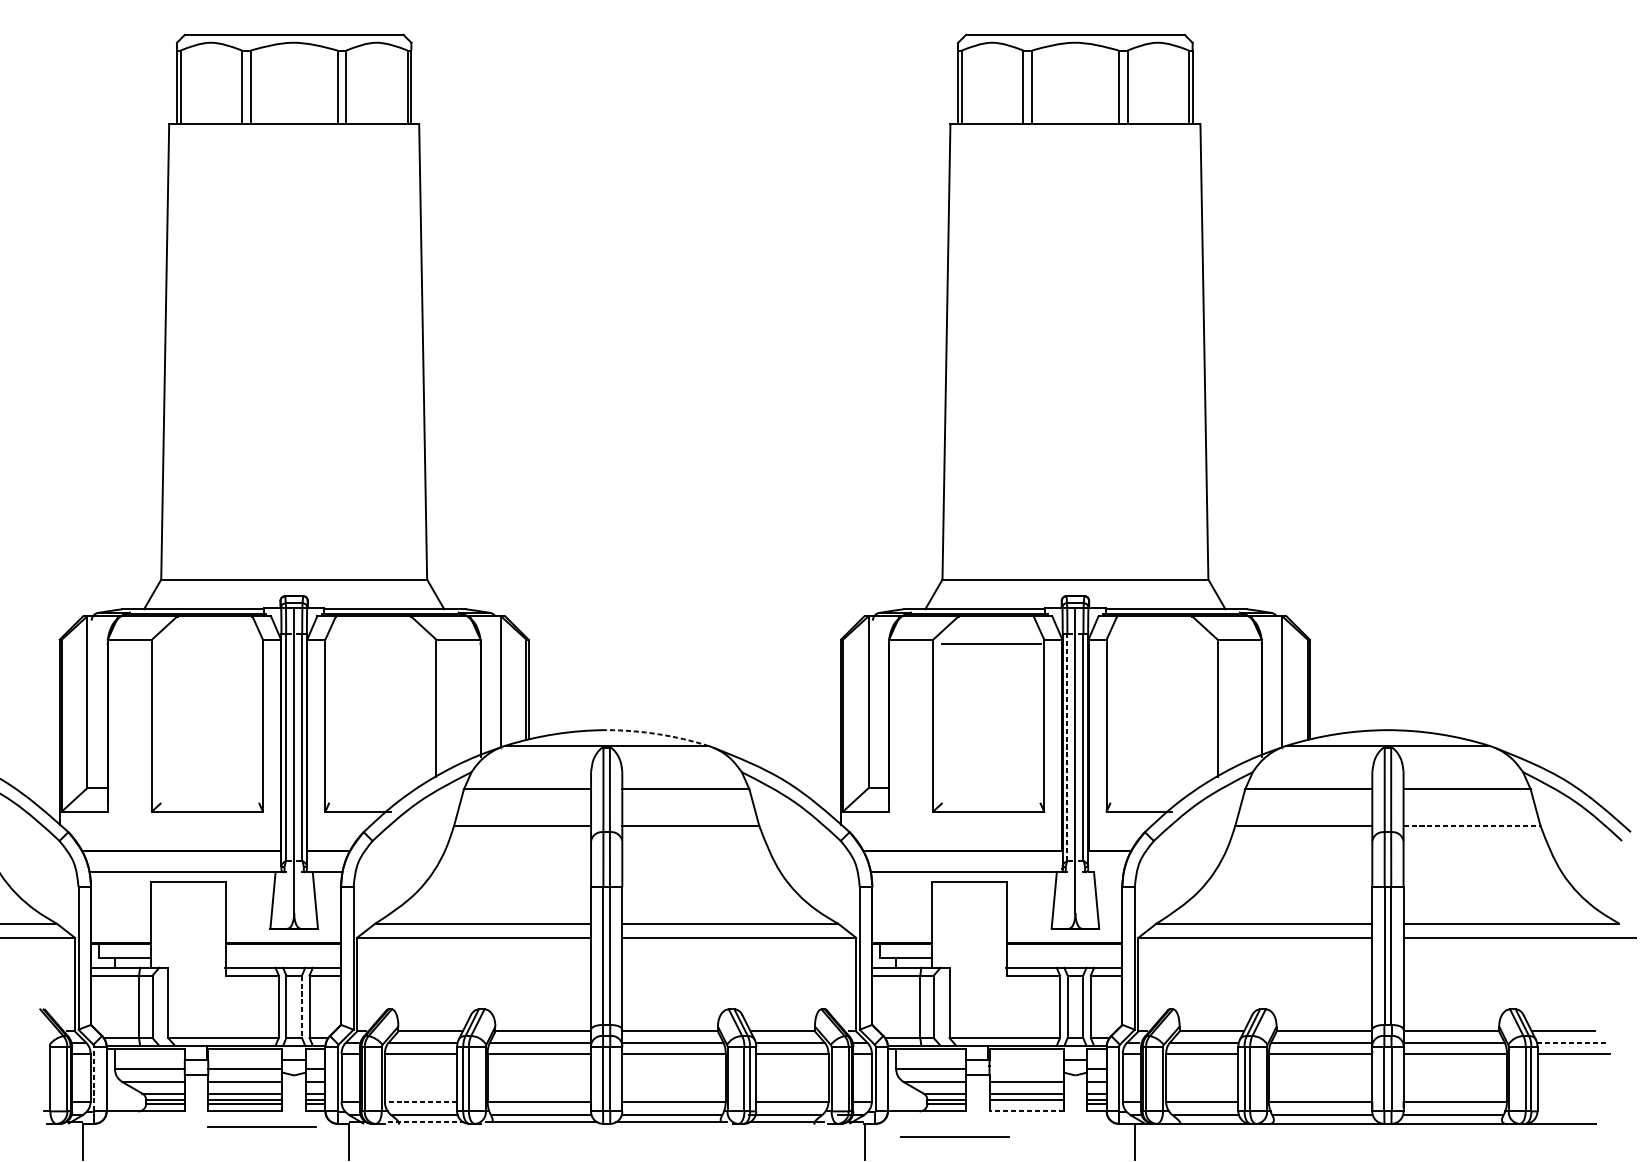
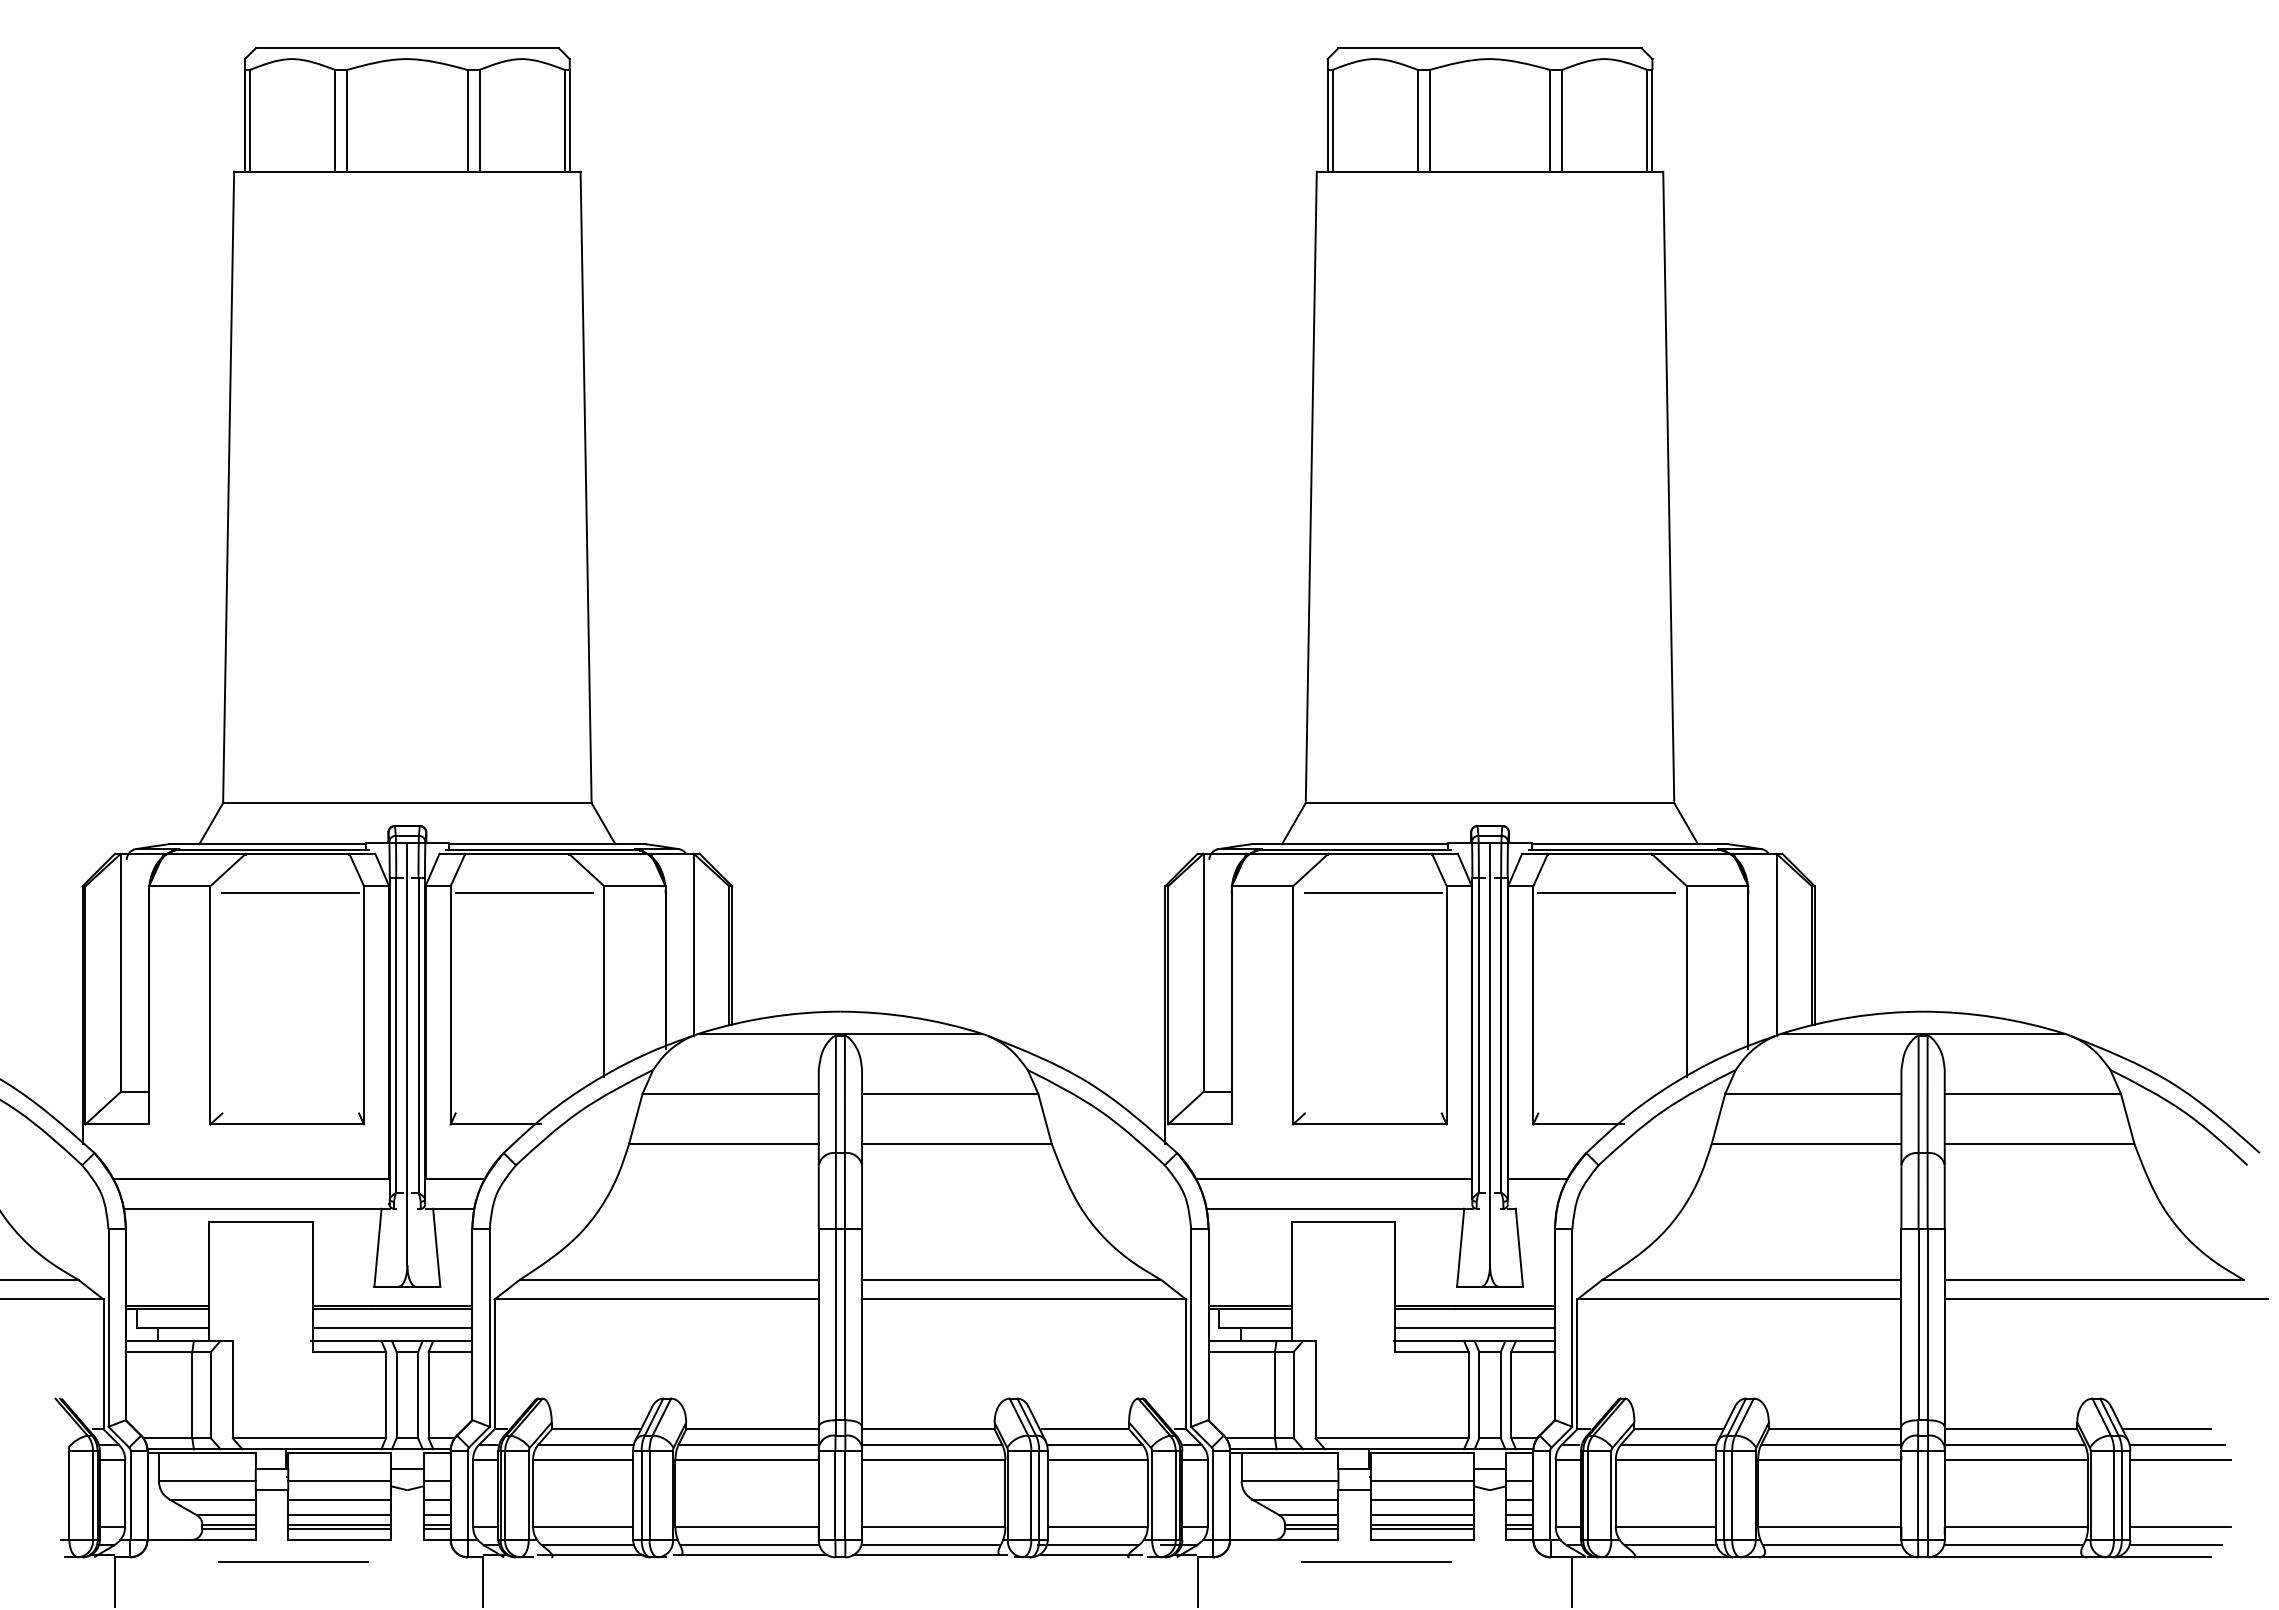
line: (209, 644) -> (290, 892), added
line: (377, 644) -> (523, 892), added
line: (1159, 644) -> (1606, 892), added
arc: (657, 734) -> (911, 1017), dashed -> solid
line: (1067, 746) -> (1478, 1034), dashed -> solid
line: (1471, 825) -> (2039, 1143), dashed -> solid
line: (283, 958) -> (392, 1327), added
line: (1064, 958) -> (1474, 1327), added
line: (302, 1007) -> (418, 1395), dashed -> solid
line: (1571, 1042) -> (2177, 1444), dashed -> solid
line: (1025, 1068) -> (1421, 1480), added
line: (94, 1079) -> (130, 1495), dashed -> solid
line: (420, 1101) -> (582, 1526), dashed -> solid
line: (1573, 1101) -> (2180, 1526), added
line: (1025, 1103) -> (1421, 1529), added
line: (1025, 1111) -> (1421, 1540), dashed -> solid
line: (1570, 1115) -> (2175, 1545), added
line: (426, 1122) -> (590, 1555), dashed -> solid
line: (261, 1126) -> (293, 1561), moved
line: (955, 1136) -> (1376, 1561), moved

